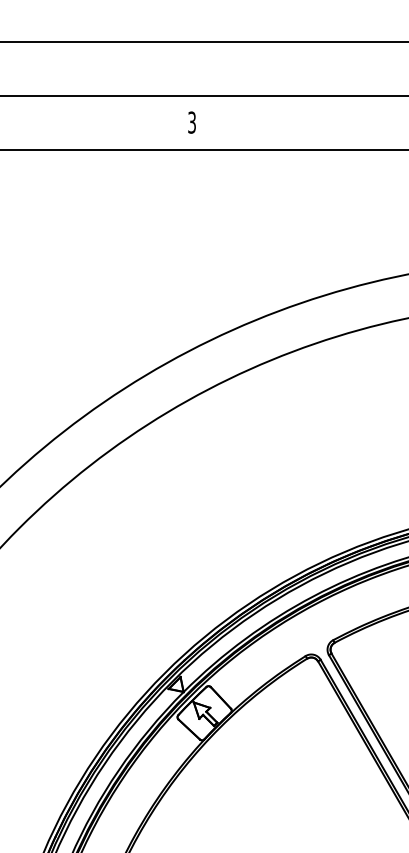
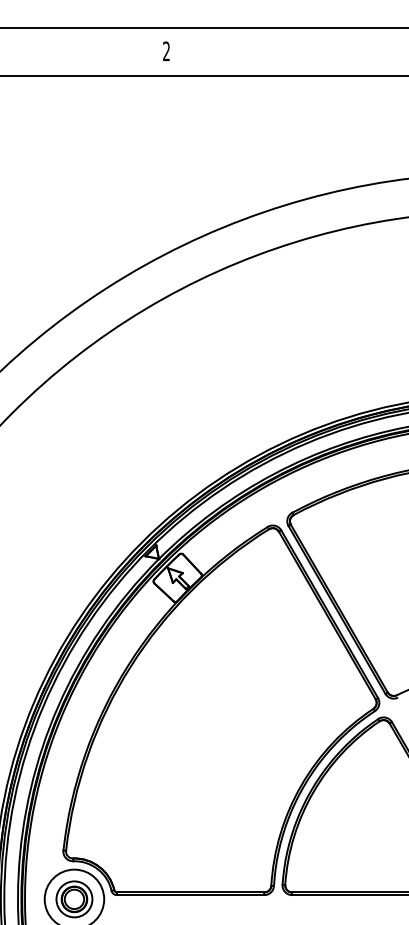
text: (192, 122) -> (166, 51), 3 -> 2

